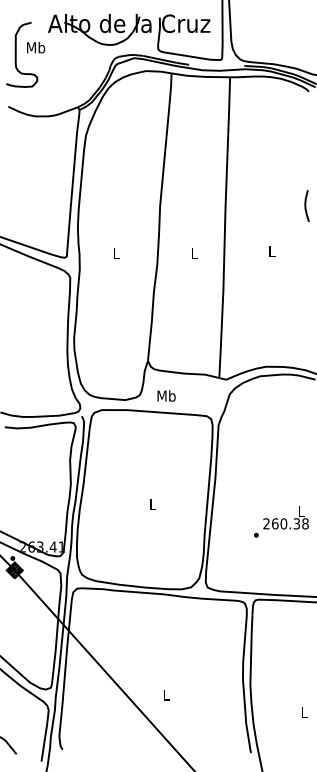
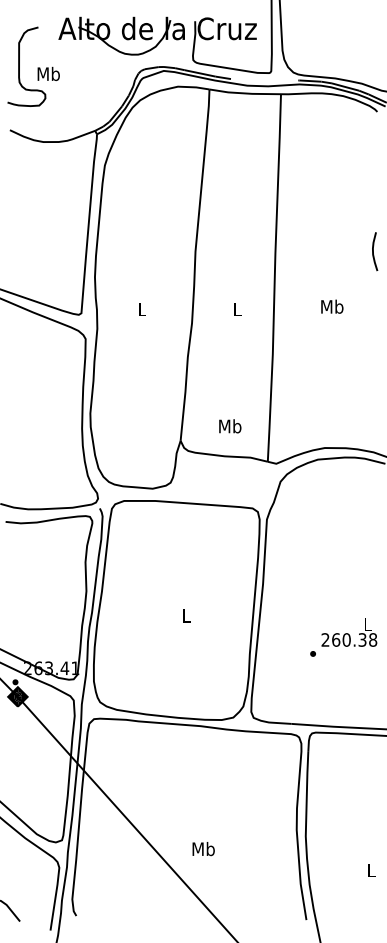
text: (36, 47) -> (49, 73), moved
text: (272, 250) -> (332, 305), L -> Mb
text: (166, 395) -> (230, 425), moved
text: (166, 694) -> (203, 848), L -> Mb

